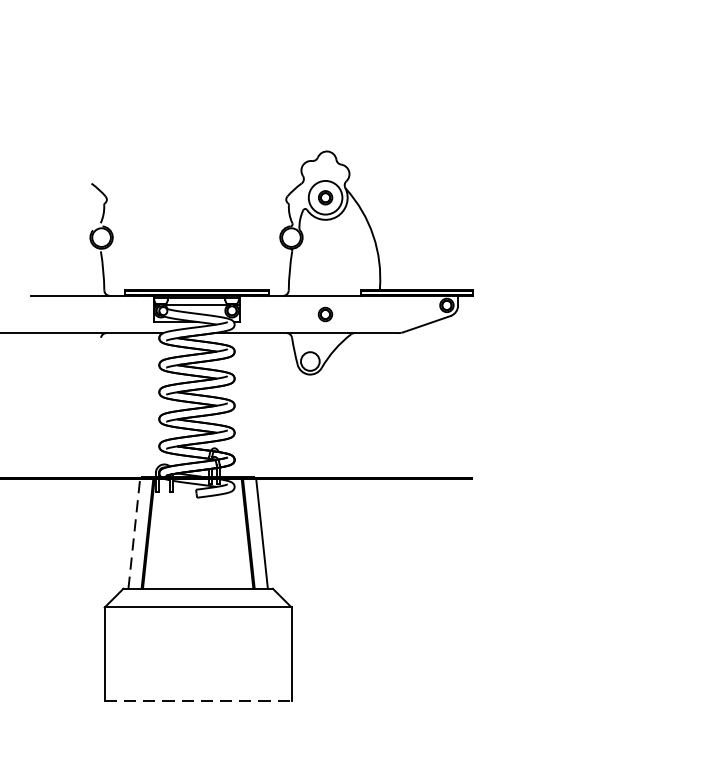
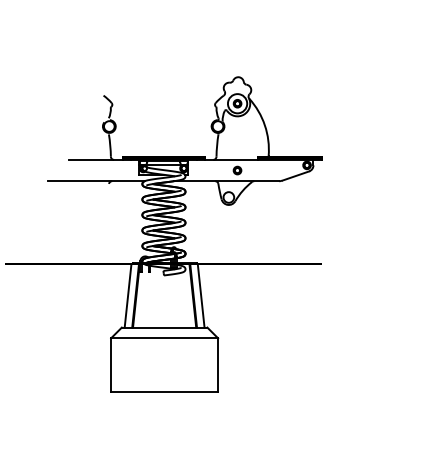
line: (135, 534) -> (128, 296), dashed -> solid
line: (199, 700) -> (165, 391), dashed -> solid

